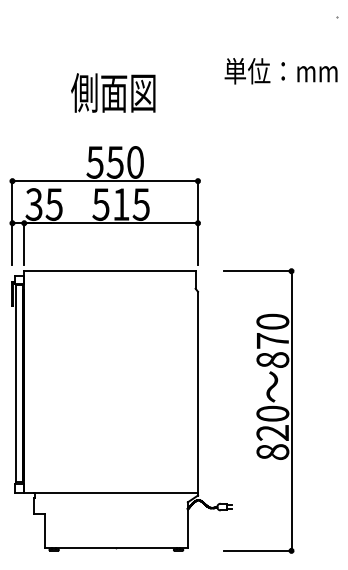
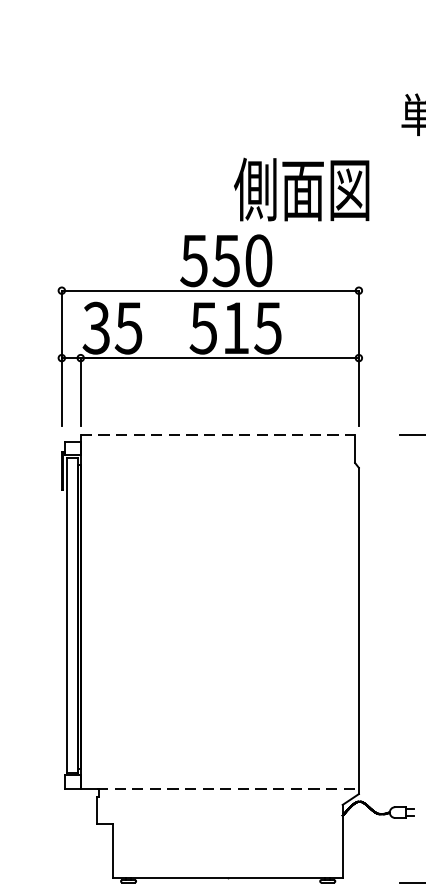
text: (113, 92) -> (302, 188), moved
line: (109, 271) -> (217, 435), solid -> dashed
line: (116, 492) -> (228, 789), solid -> dashed

